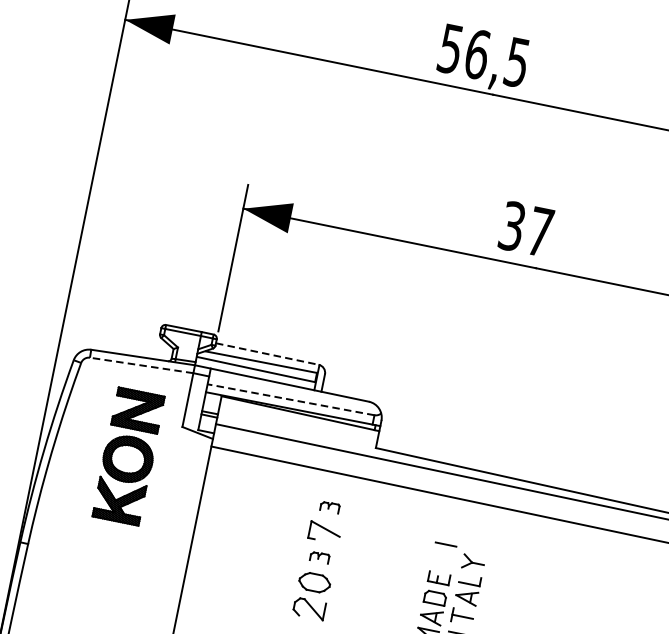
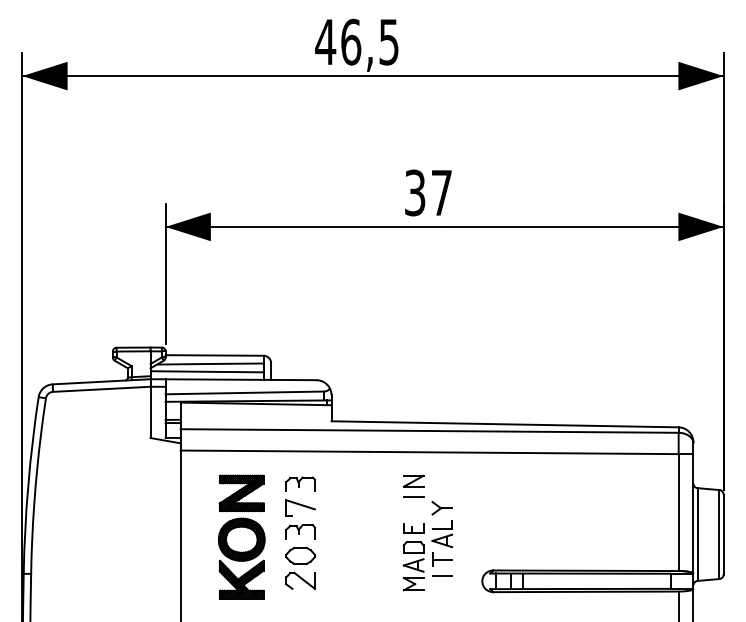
text: (450, 49) -> (325, 42), 56,5 -> 46,5
line: (268, 354) -> (215, 355), dashed -> solid
line: (141, 365) -> (101, 389), dashed -> solid
line: (290, 399) -> (244, 392), dashed -> solid
part: (128, 455) -> (241, 536), moved
part: (330, 506) -> (300, 483), size x1.67
part: (449, 527) -> (413, 480), added
part: (319, 557) -> (300, 531), size x1.67

